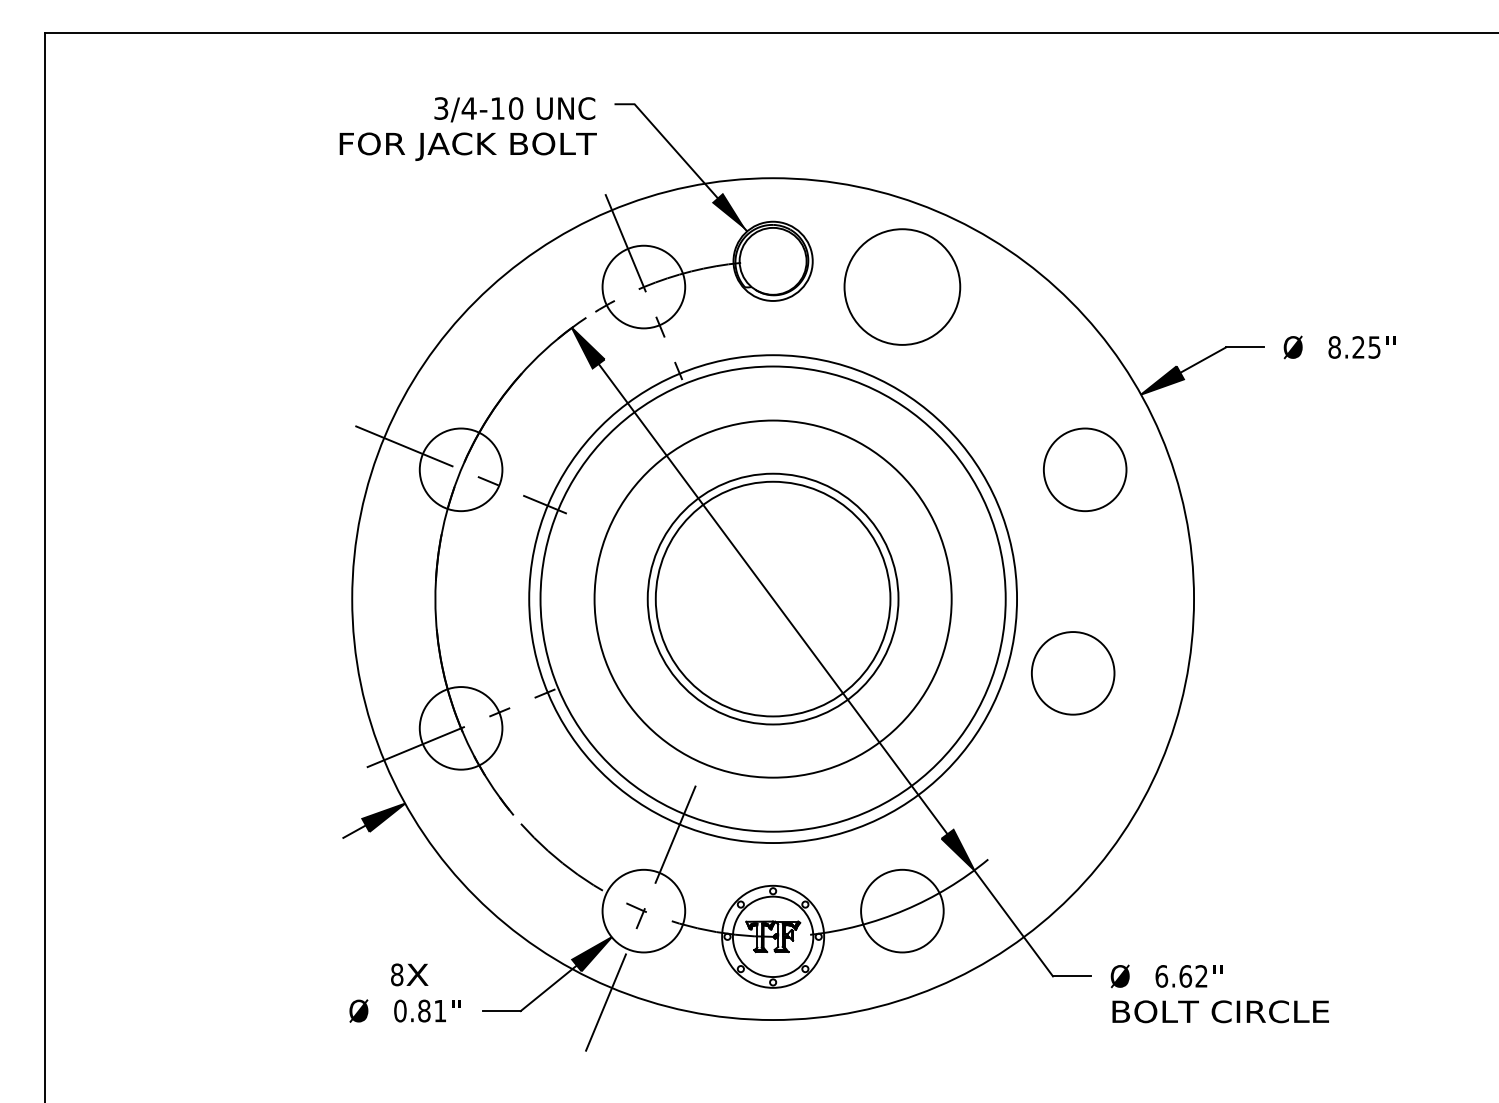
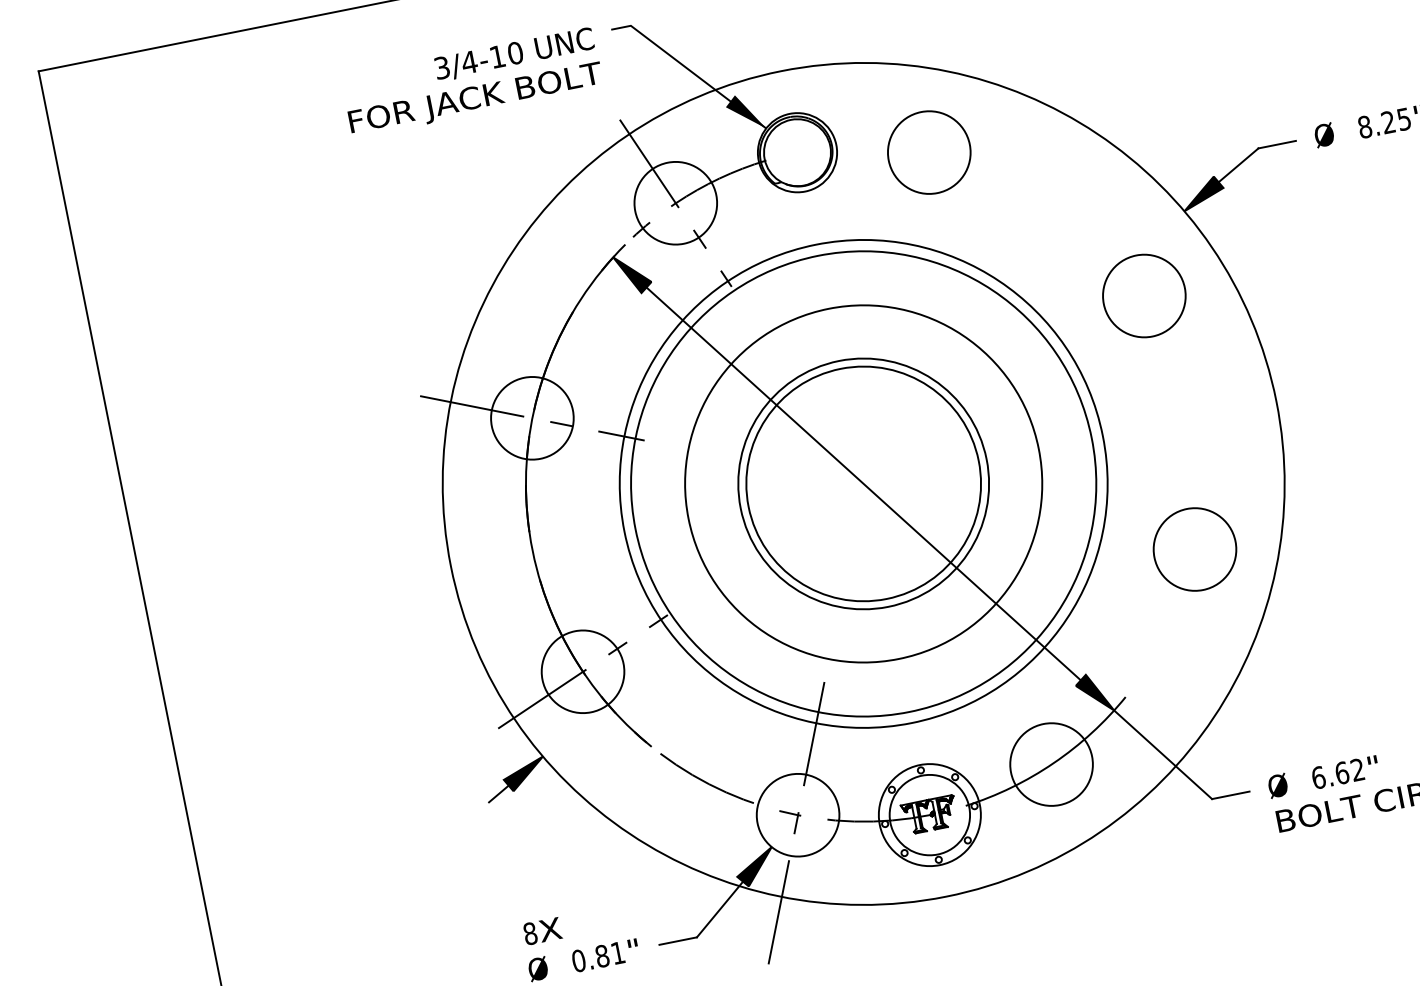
circle: (902, 286) -> (929, 152), size x0.71
circle: (1073, 673) -> (1195, 549), moved
text: (409, 974) -> (542, 930), moved

